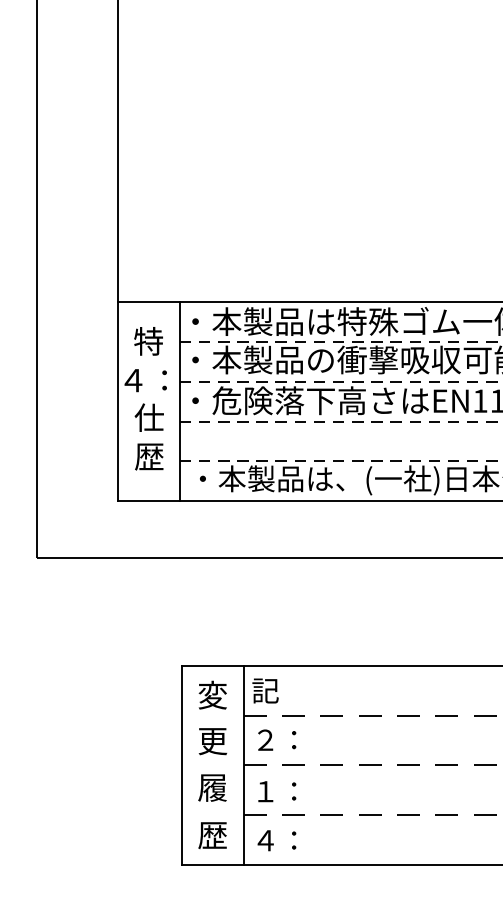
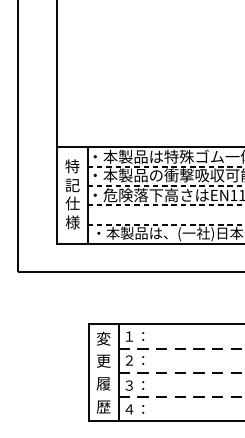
text: (144, 380) -> (70, 185), ４： -> 記
text: (148, 456) -> (72, 222), 歴 -> 様
text: (274, 690) -> (133, 336), 記 -> １：
text: (263, 791) -> (128, 385), １： -> ３：

